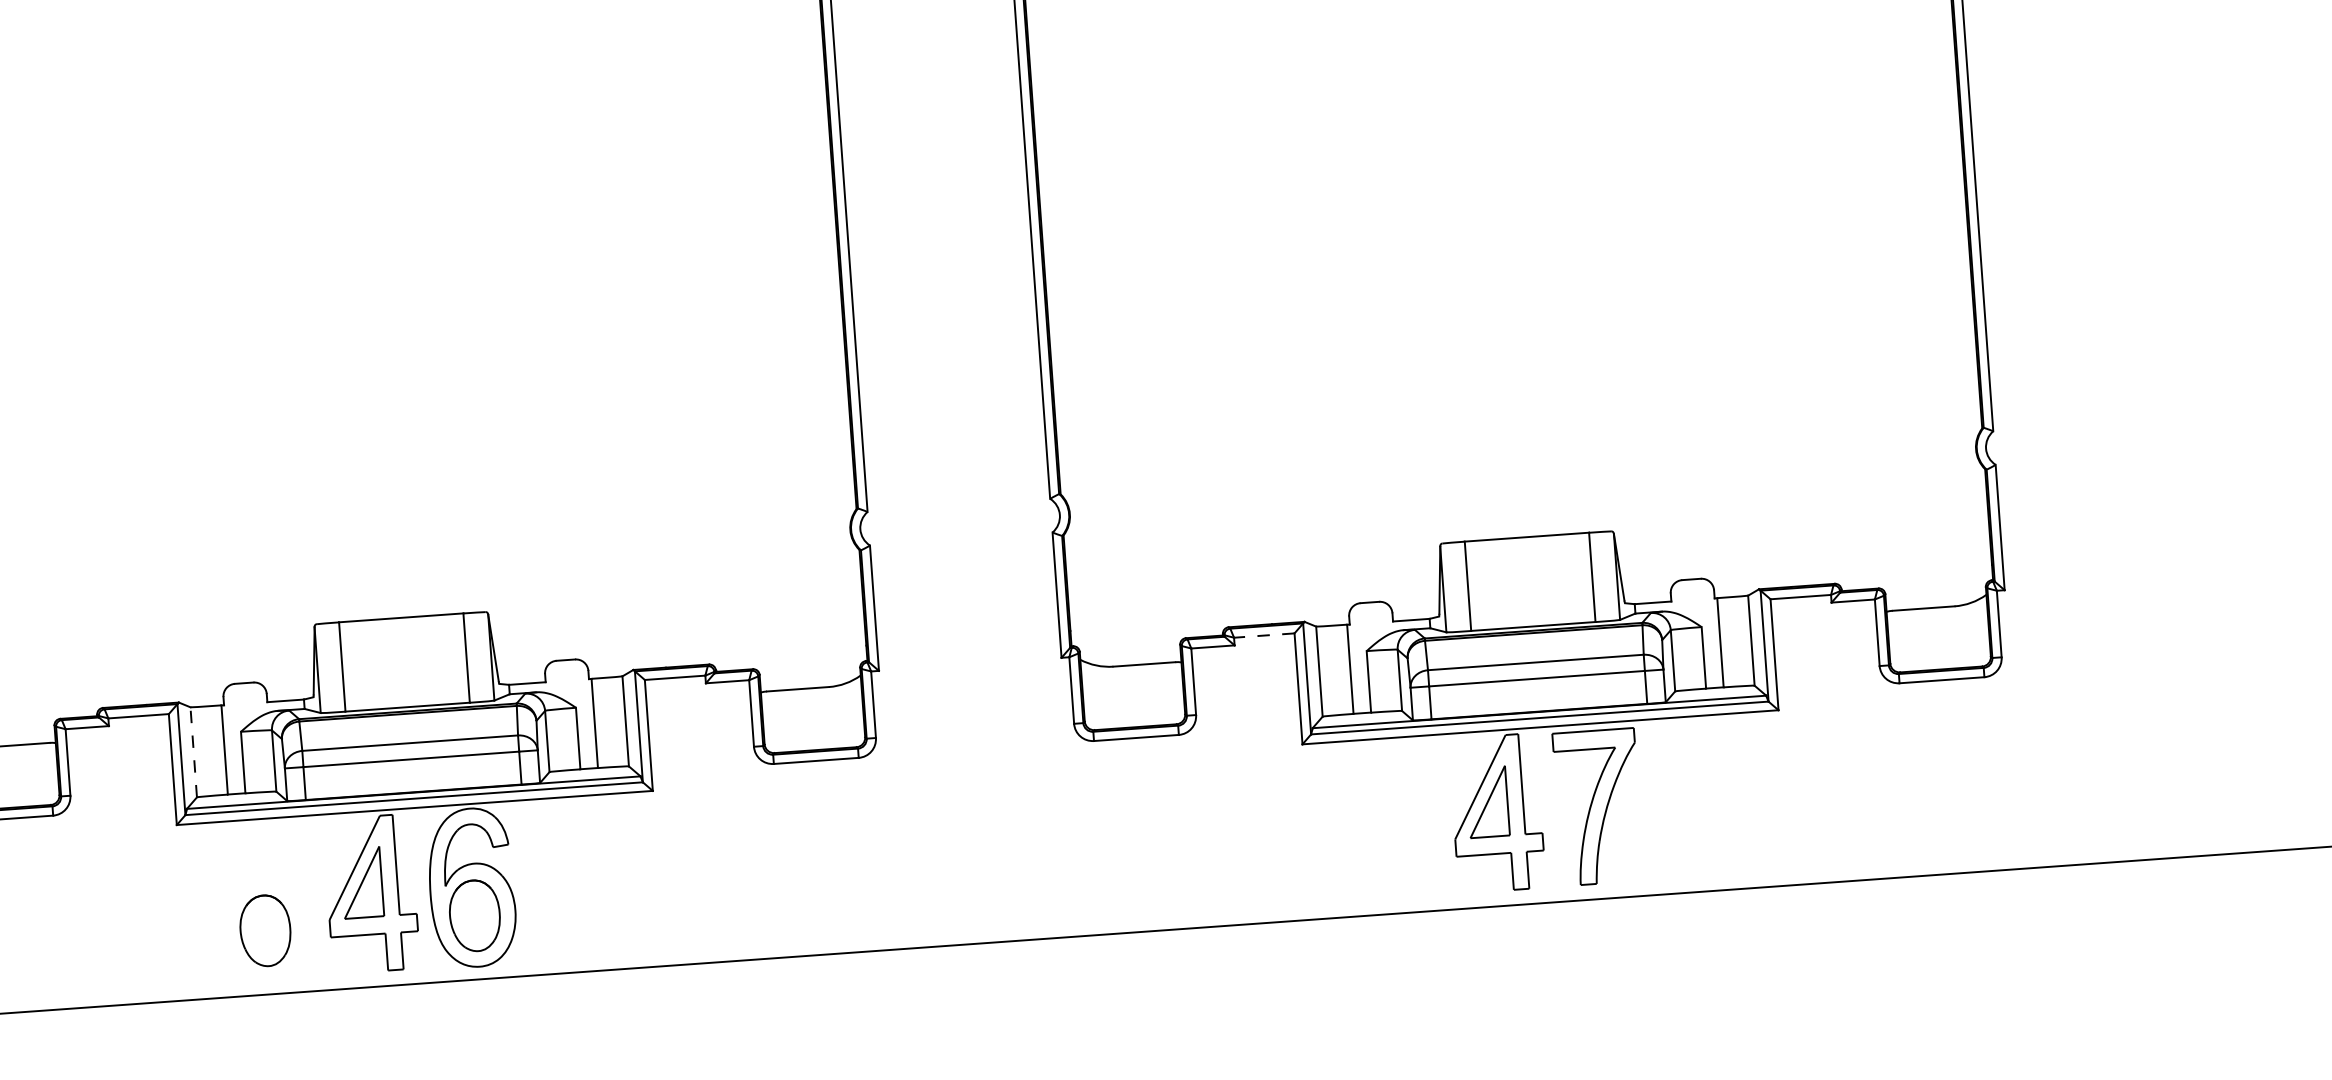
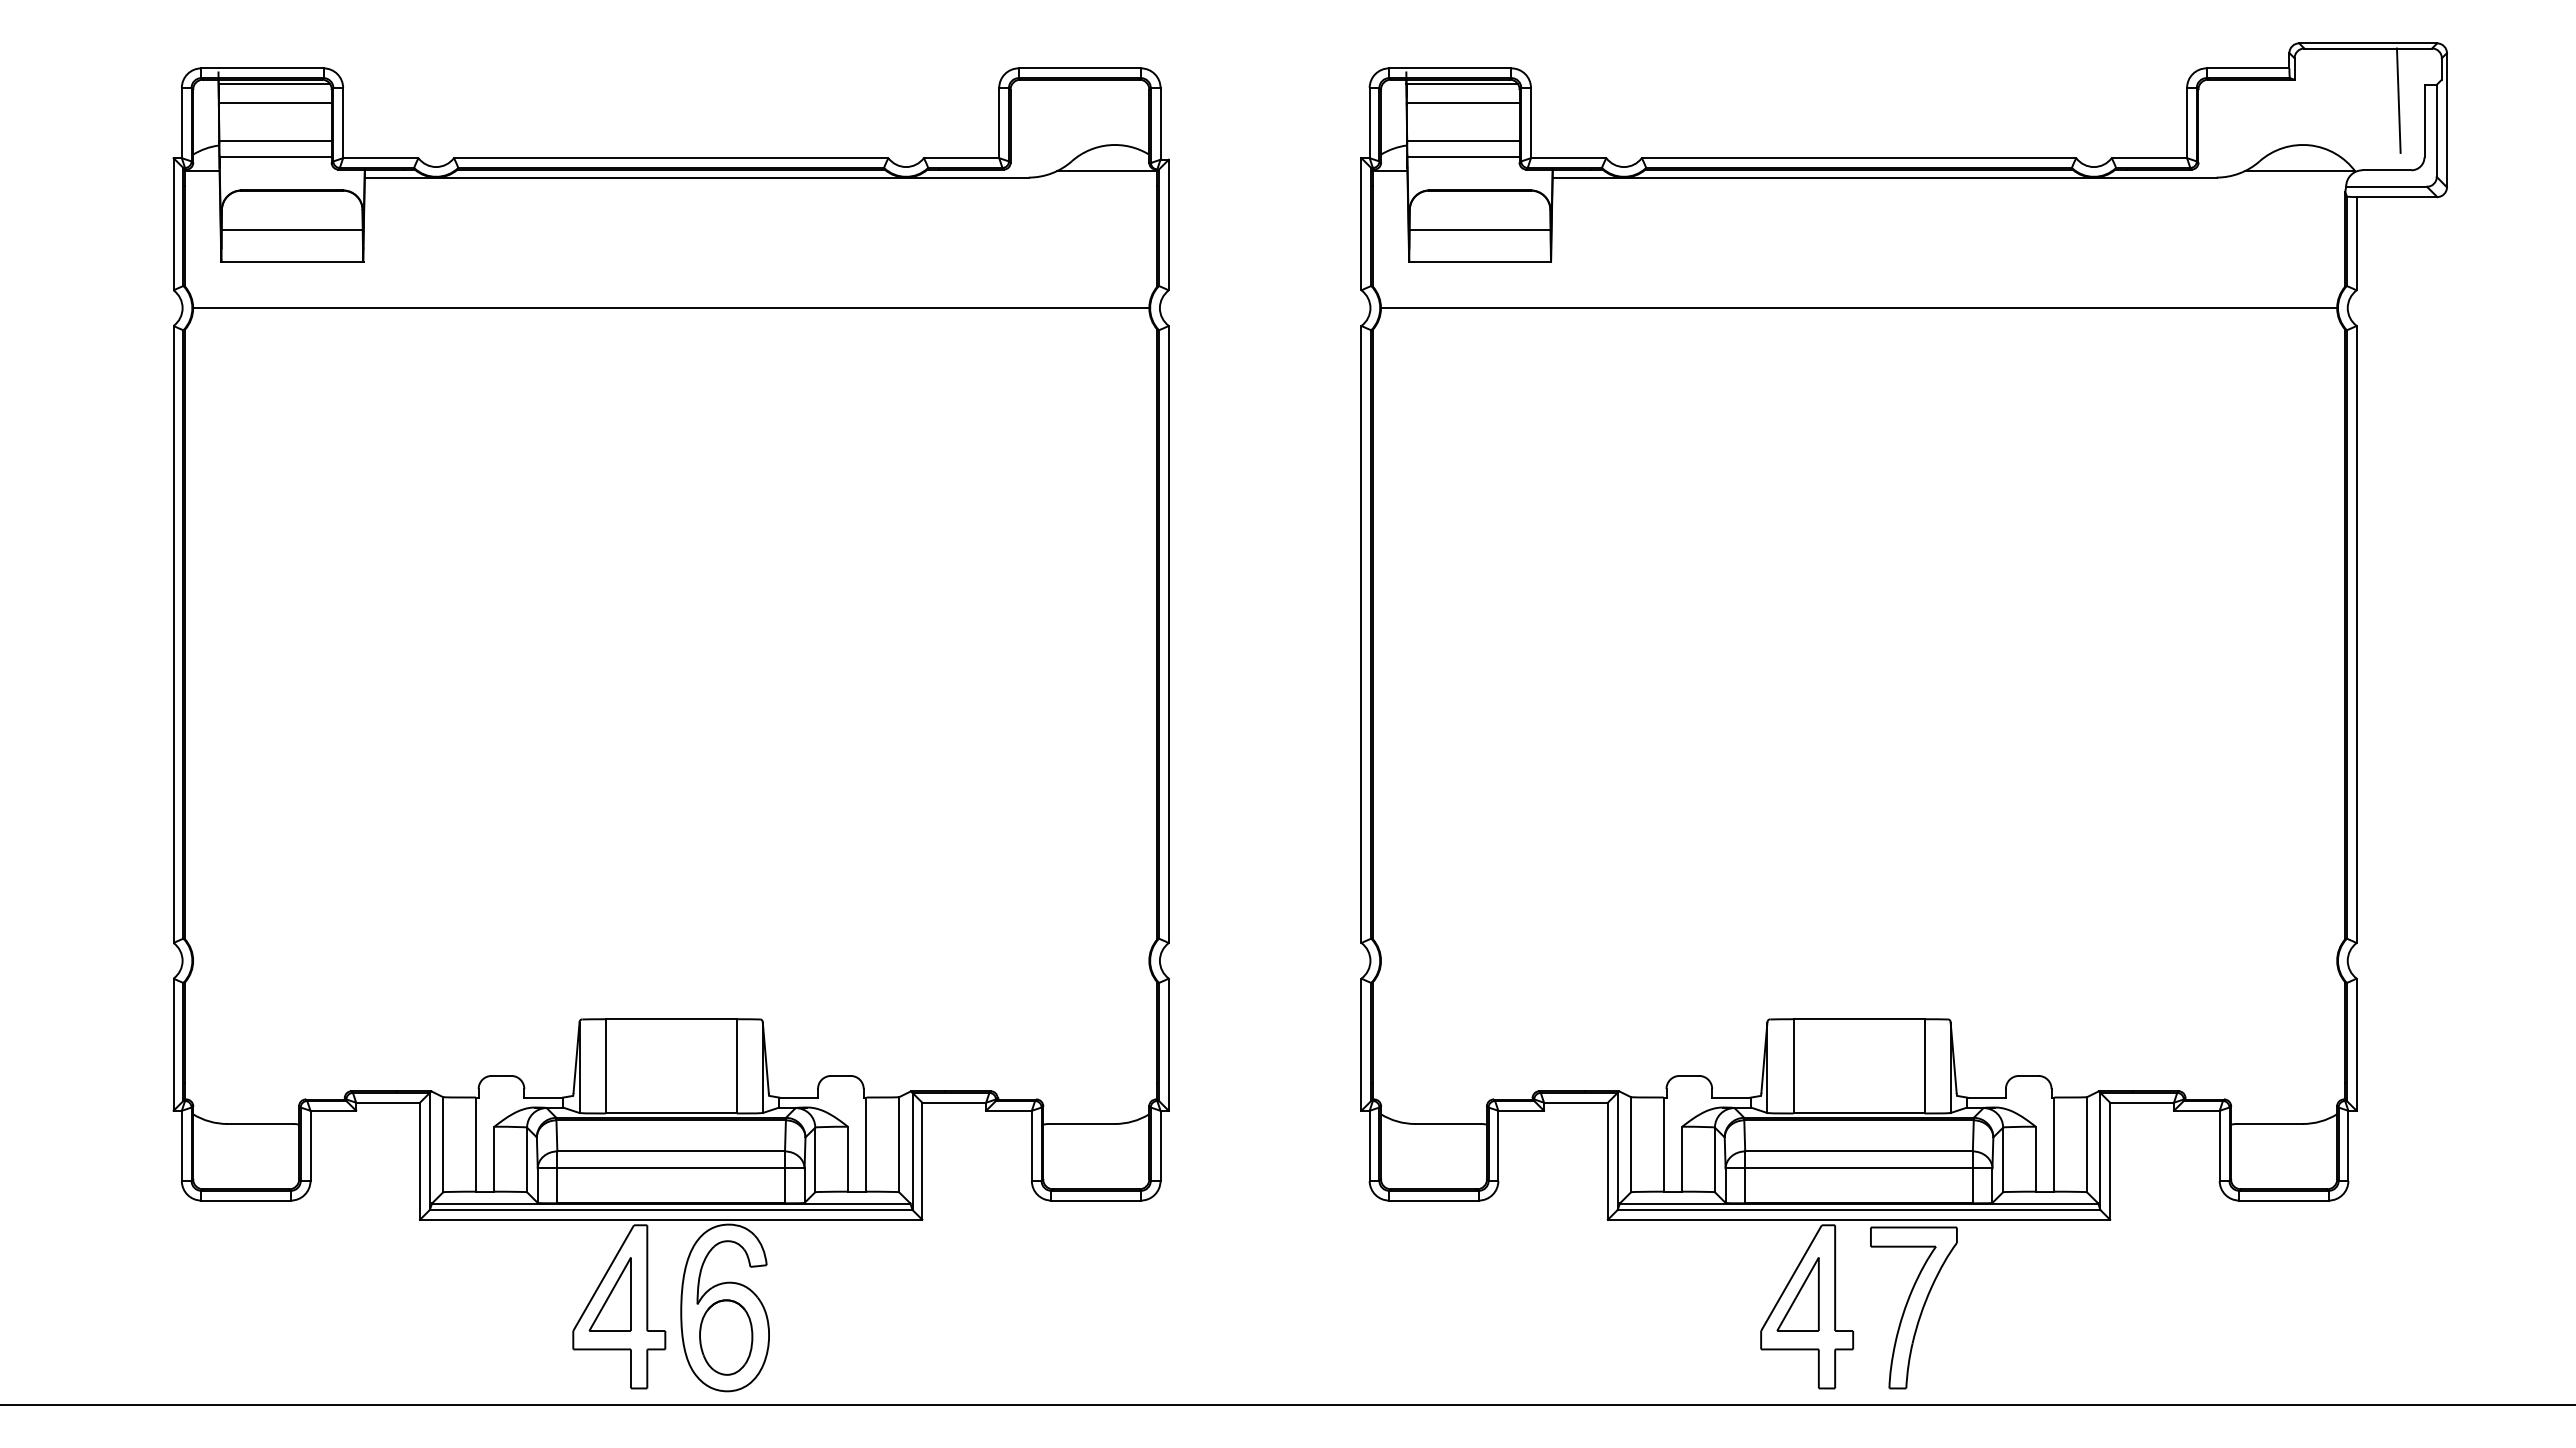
line: (1263, 635) -> (1575, 1102), dashed -> solid
line: (193, 752) -> (443, 1144), dashed -> solid
part: (265, 930) -> (505, 1337), removed

